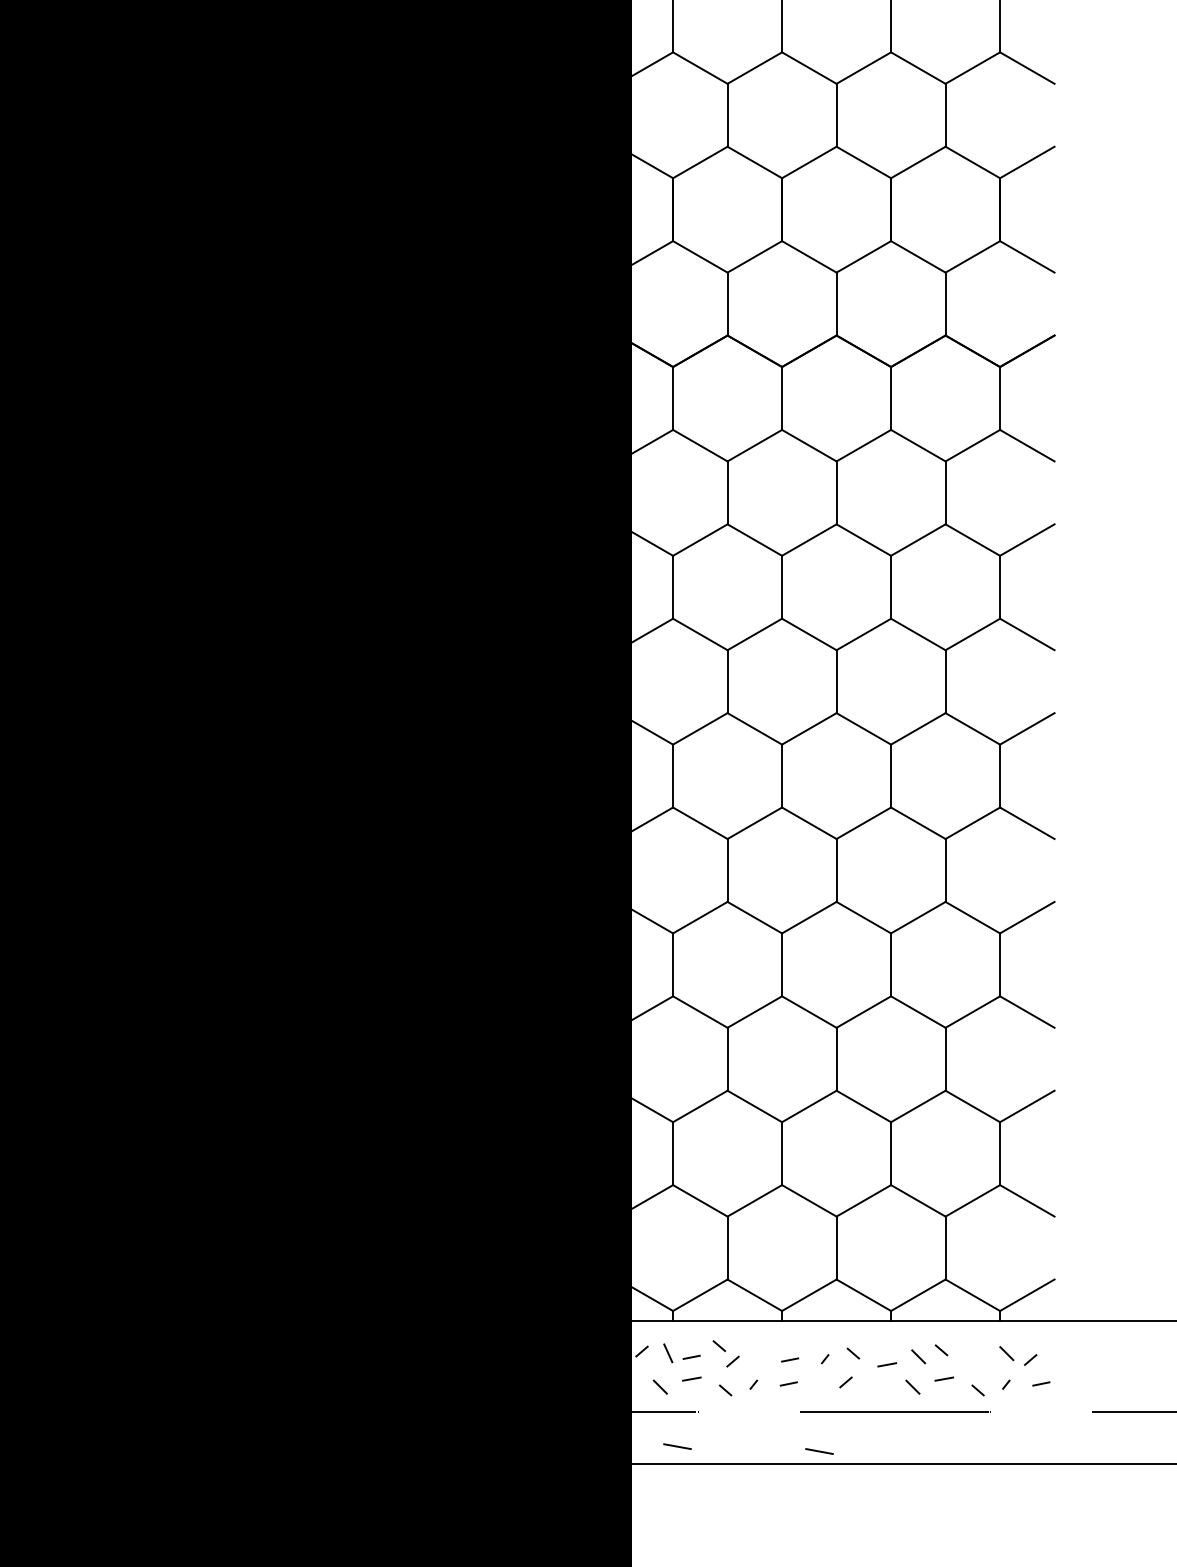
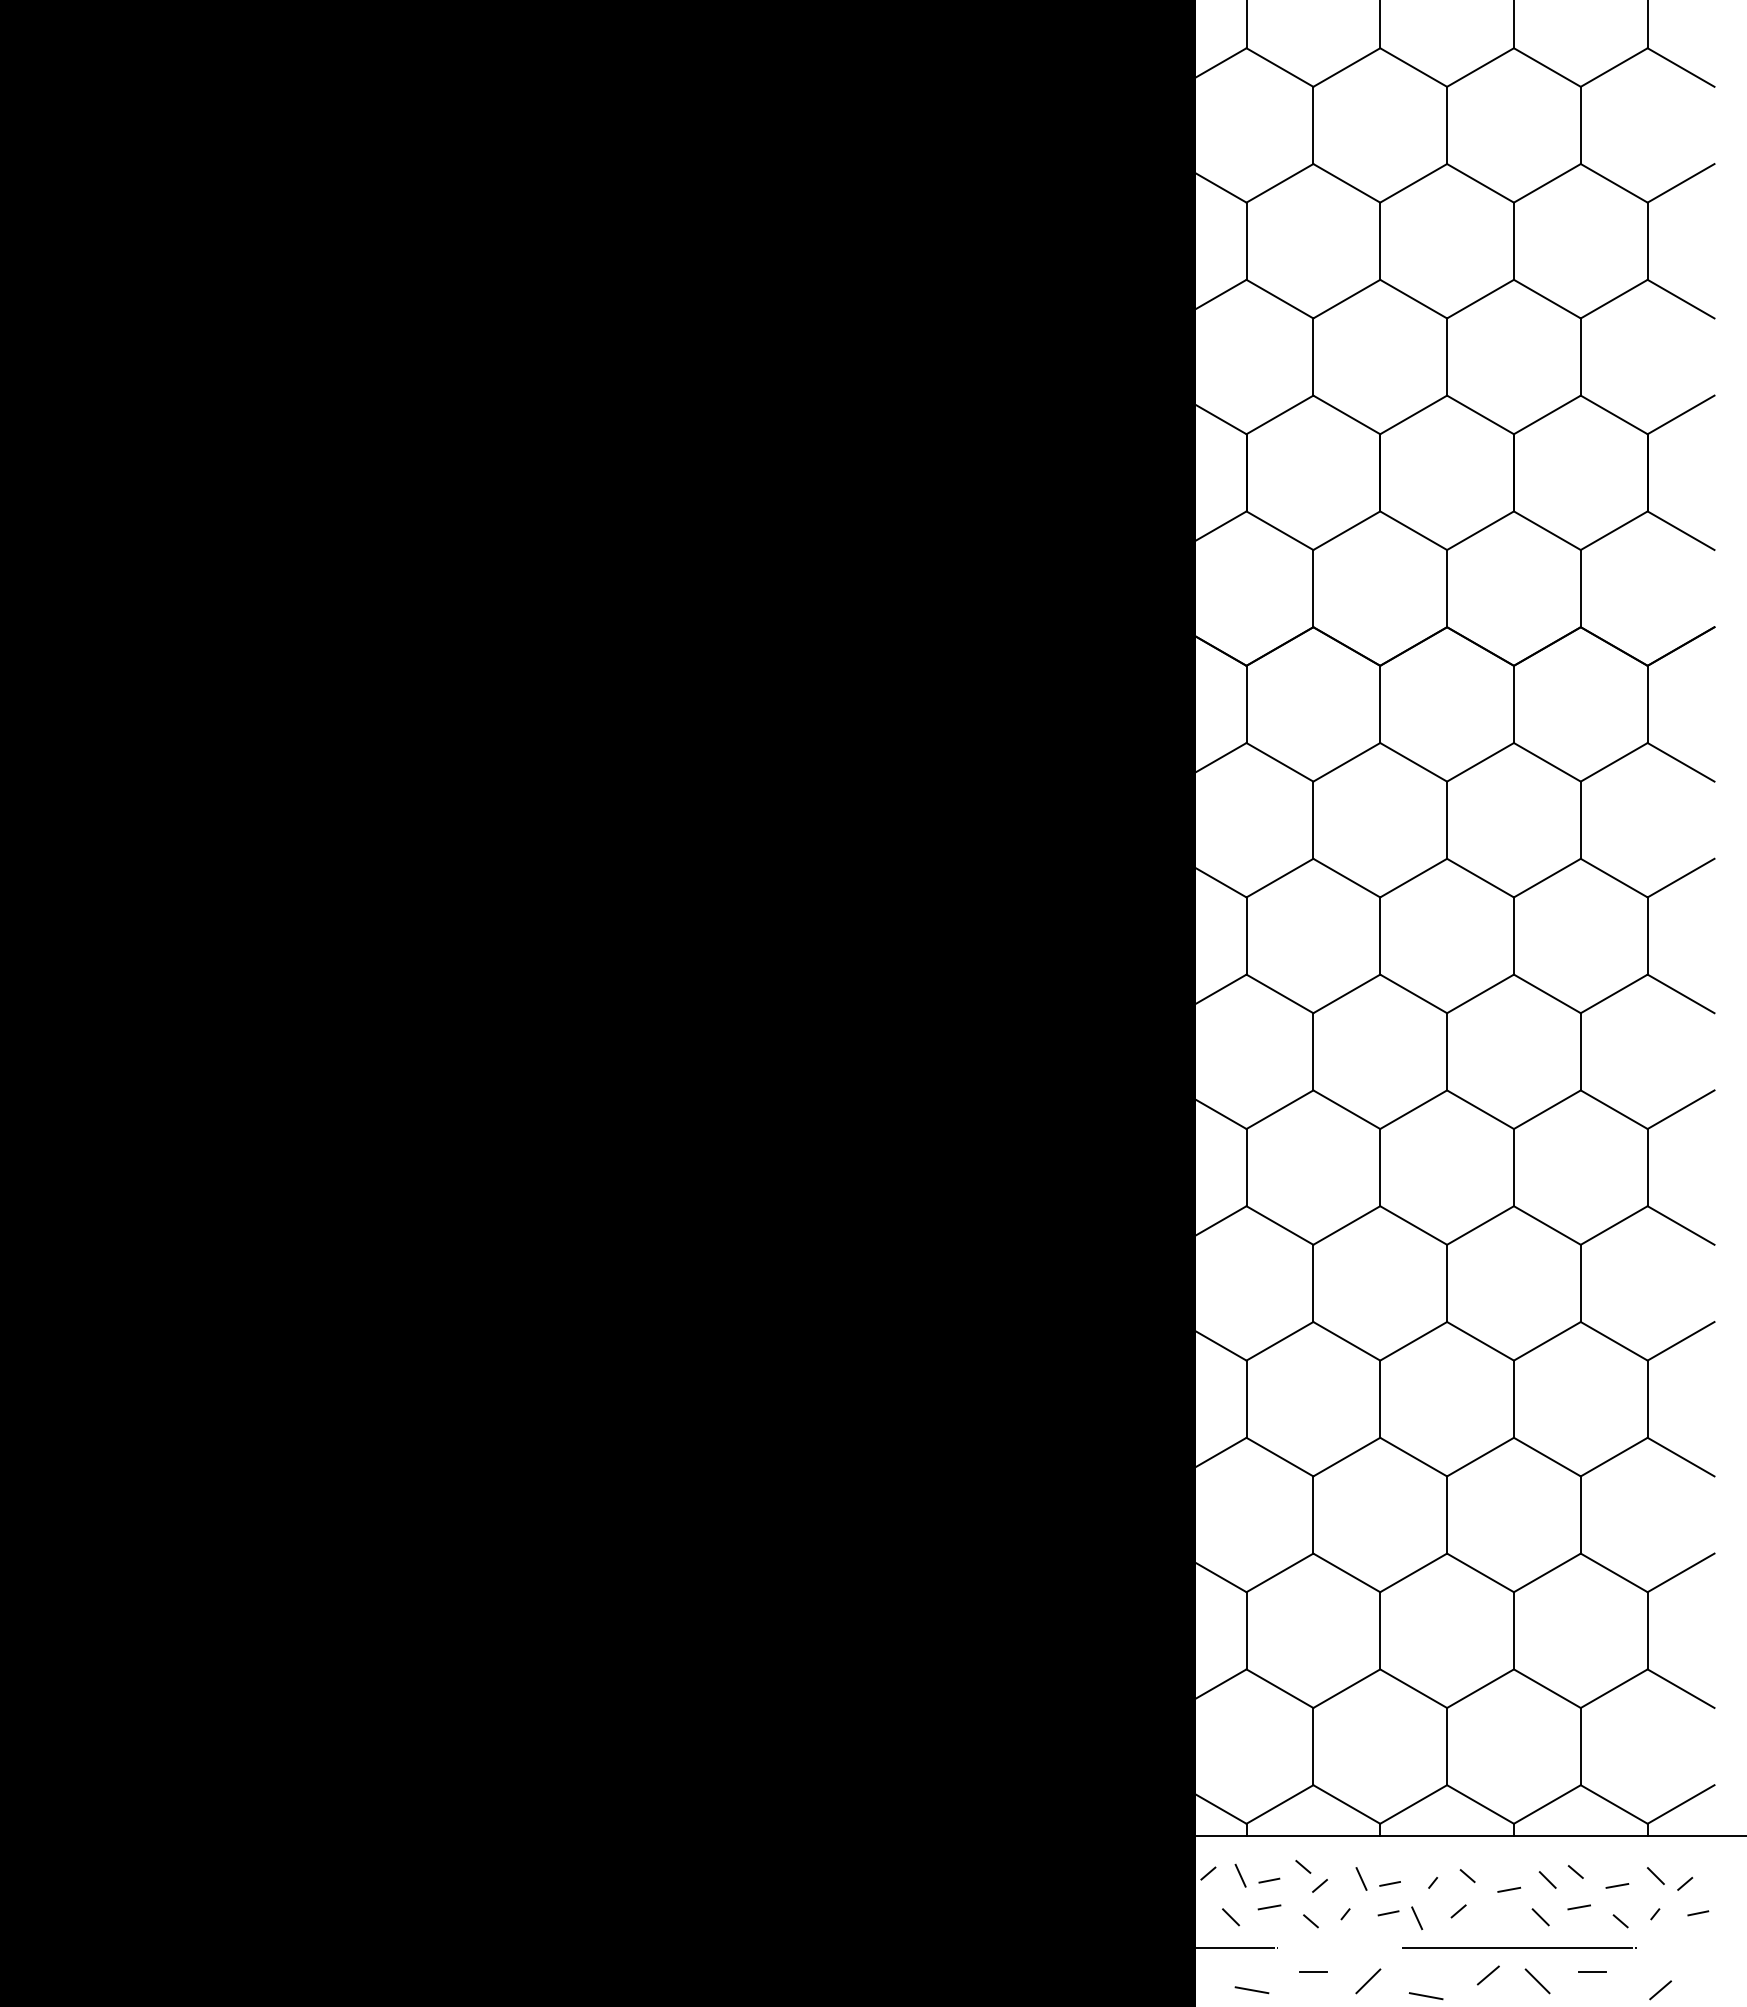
line: (766, 1355) -> (1361, 1878), added
line: (975, 1361) -> (1617, 1885), added
line: (812, 1388) -> (1417, 1918), added
line: (727, 1432) -> (1313, 1972), added
line: (955, 1432) -> (1592, 1972), added
line: (869, 1434) -> (1487, 1975), added
line: (772, 1439) -> (1368, 1981), added
line: (910, 1439) -> (1537, 1981), added
line: (1010, 1446) -> (1660, 1990), added

